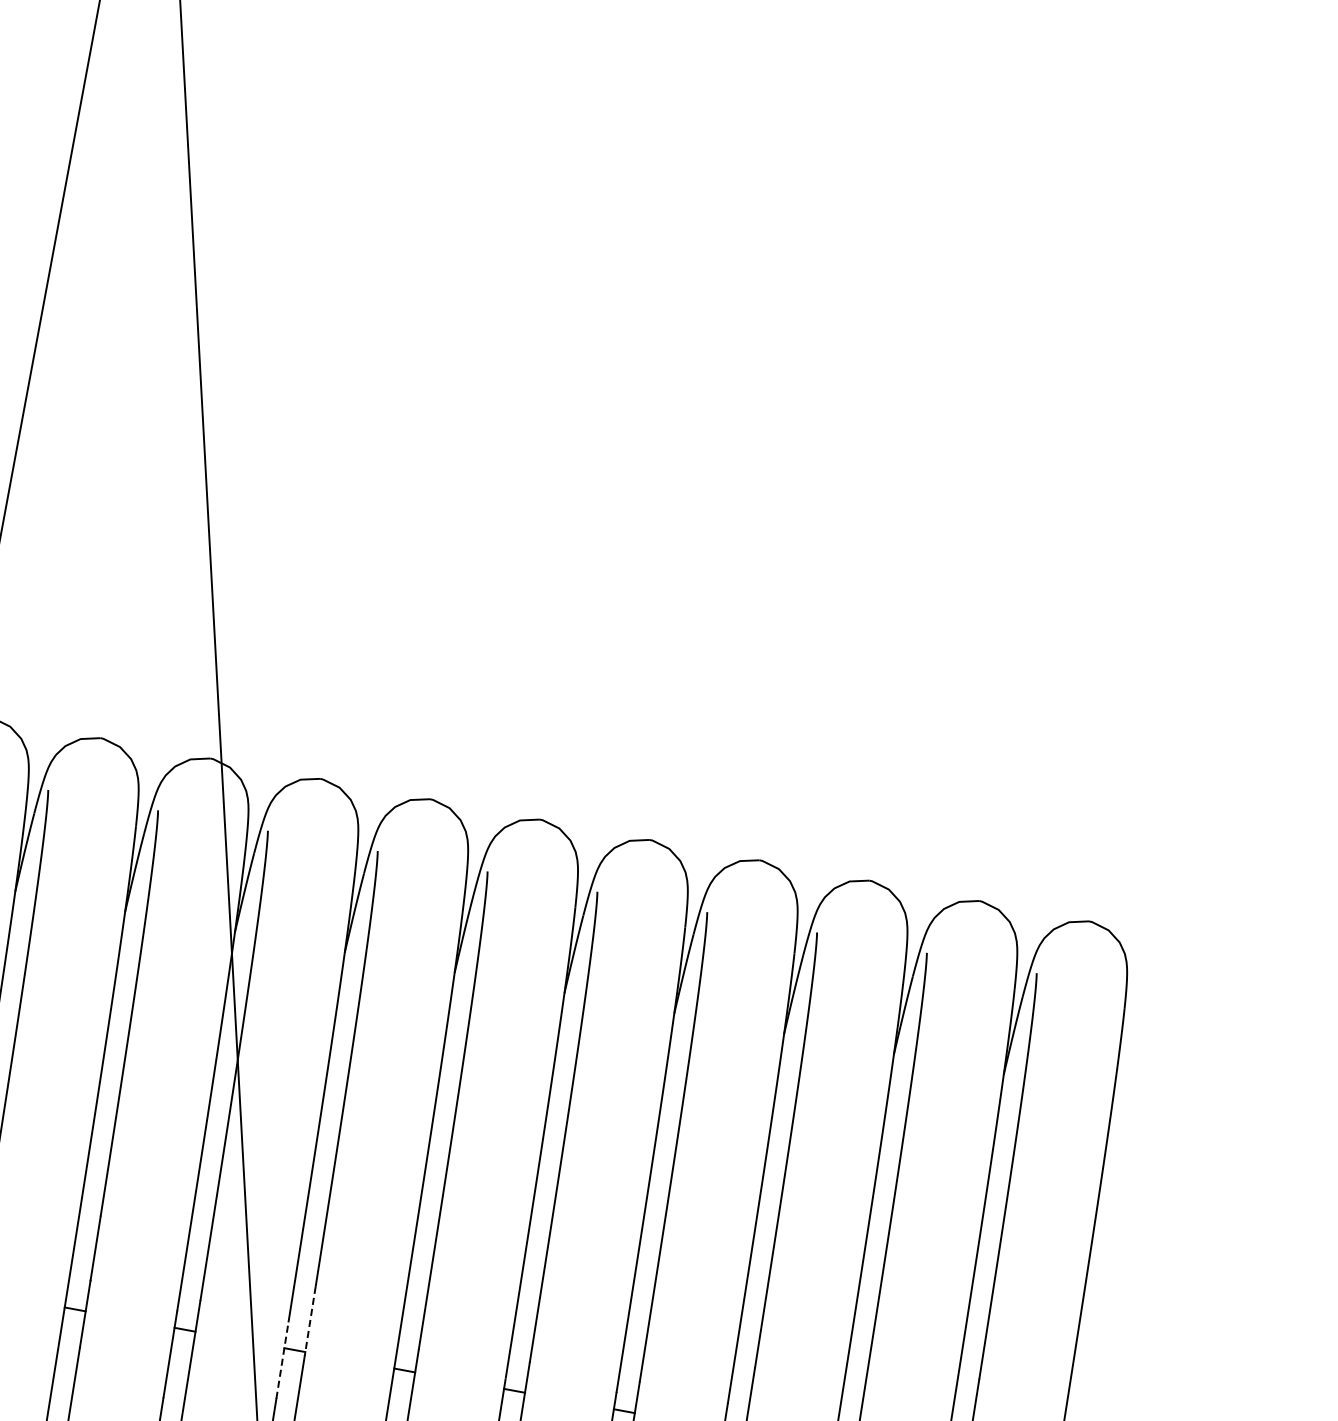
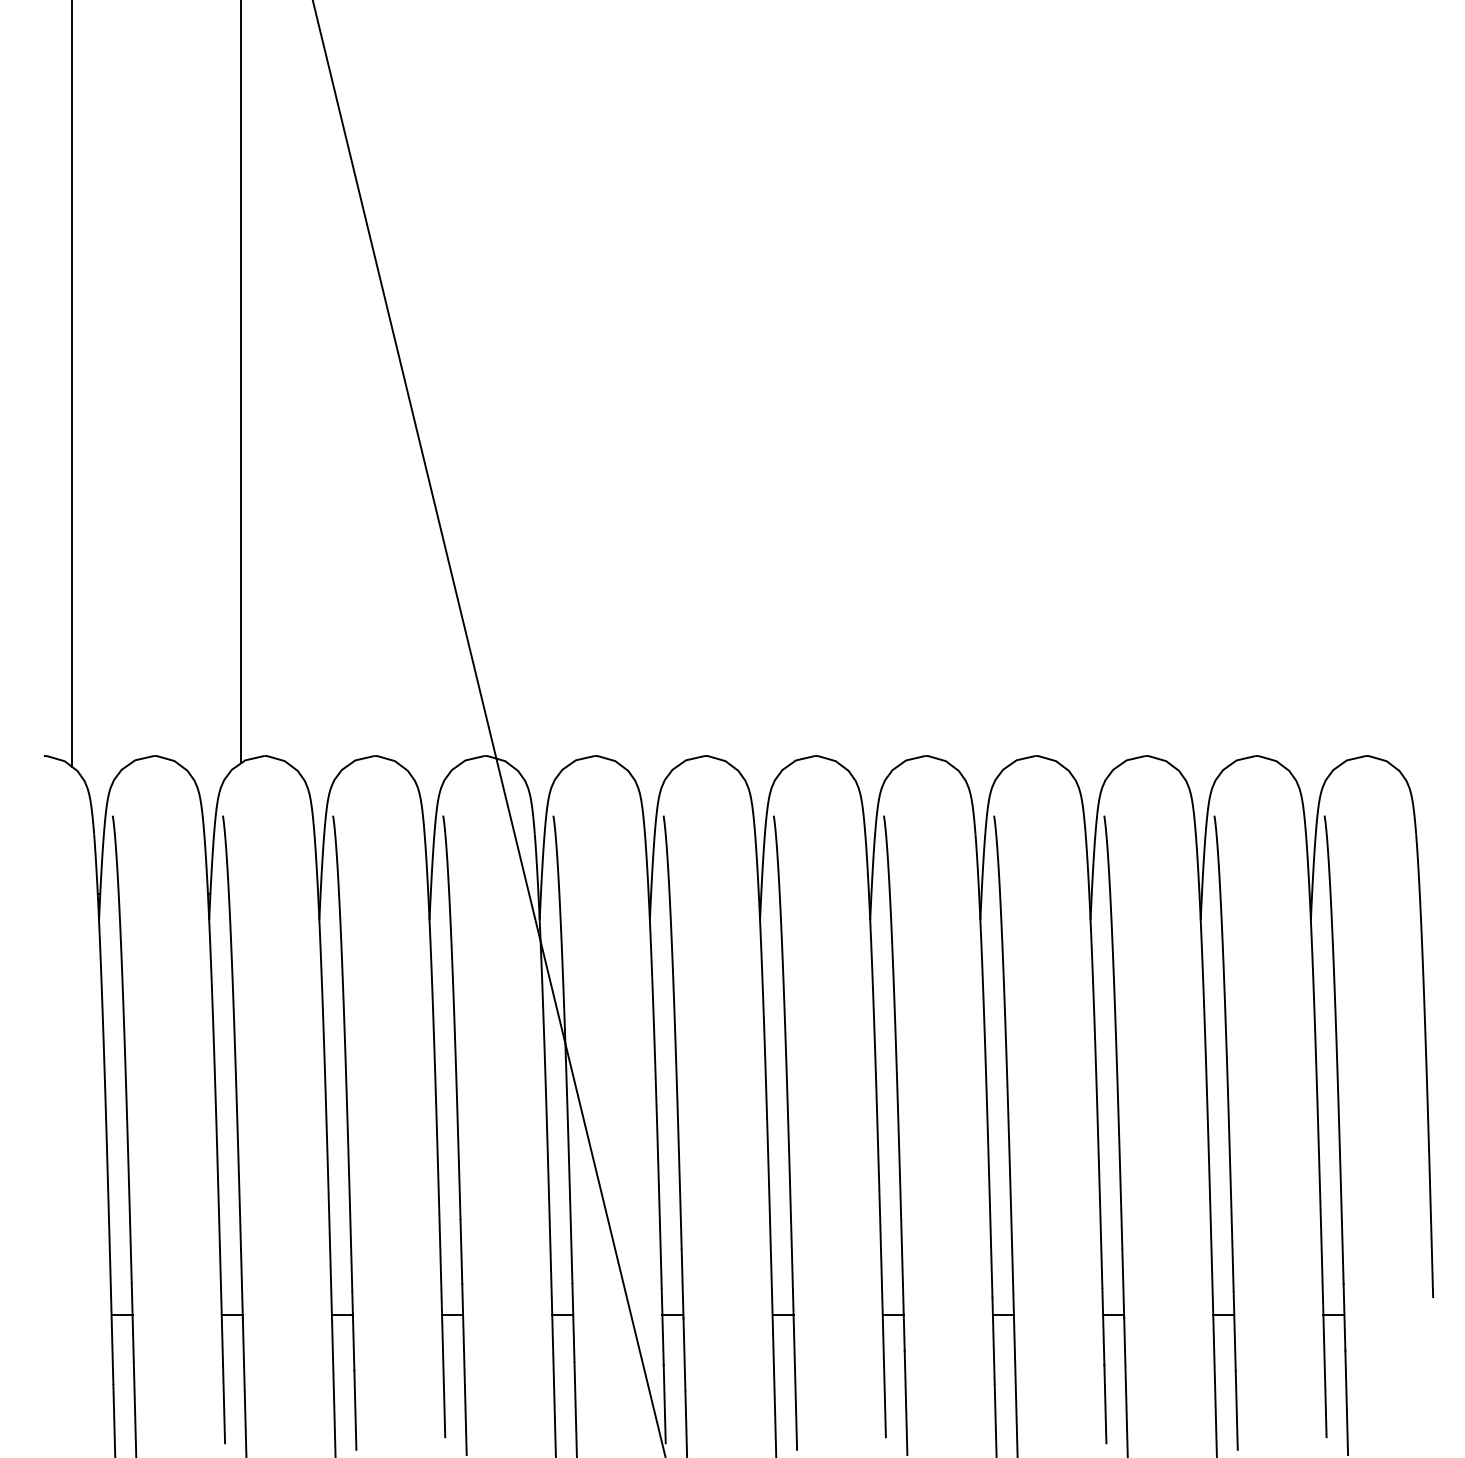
line: (309, 1321) -> (682, 1284), dashed -> solid
line: (282, 1360) -> (662, 1326), dashed -> solid

